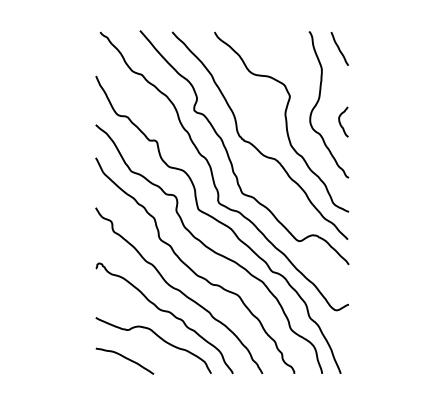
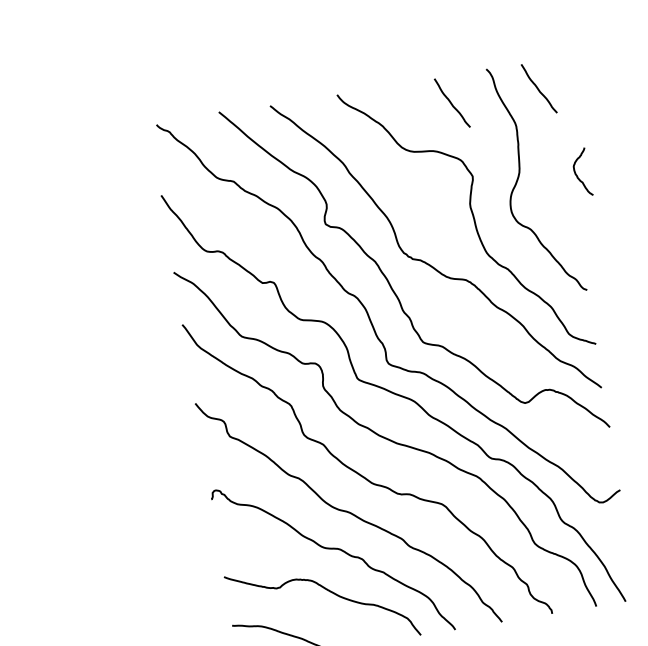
line: (284, 48) -> (451, 102), added
curve: (341, 123) -> (578, 175), moved

